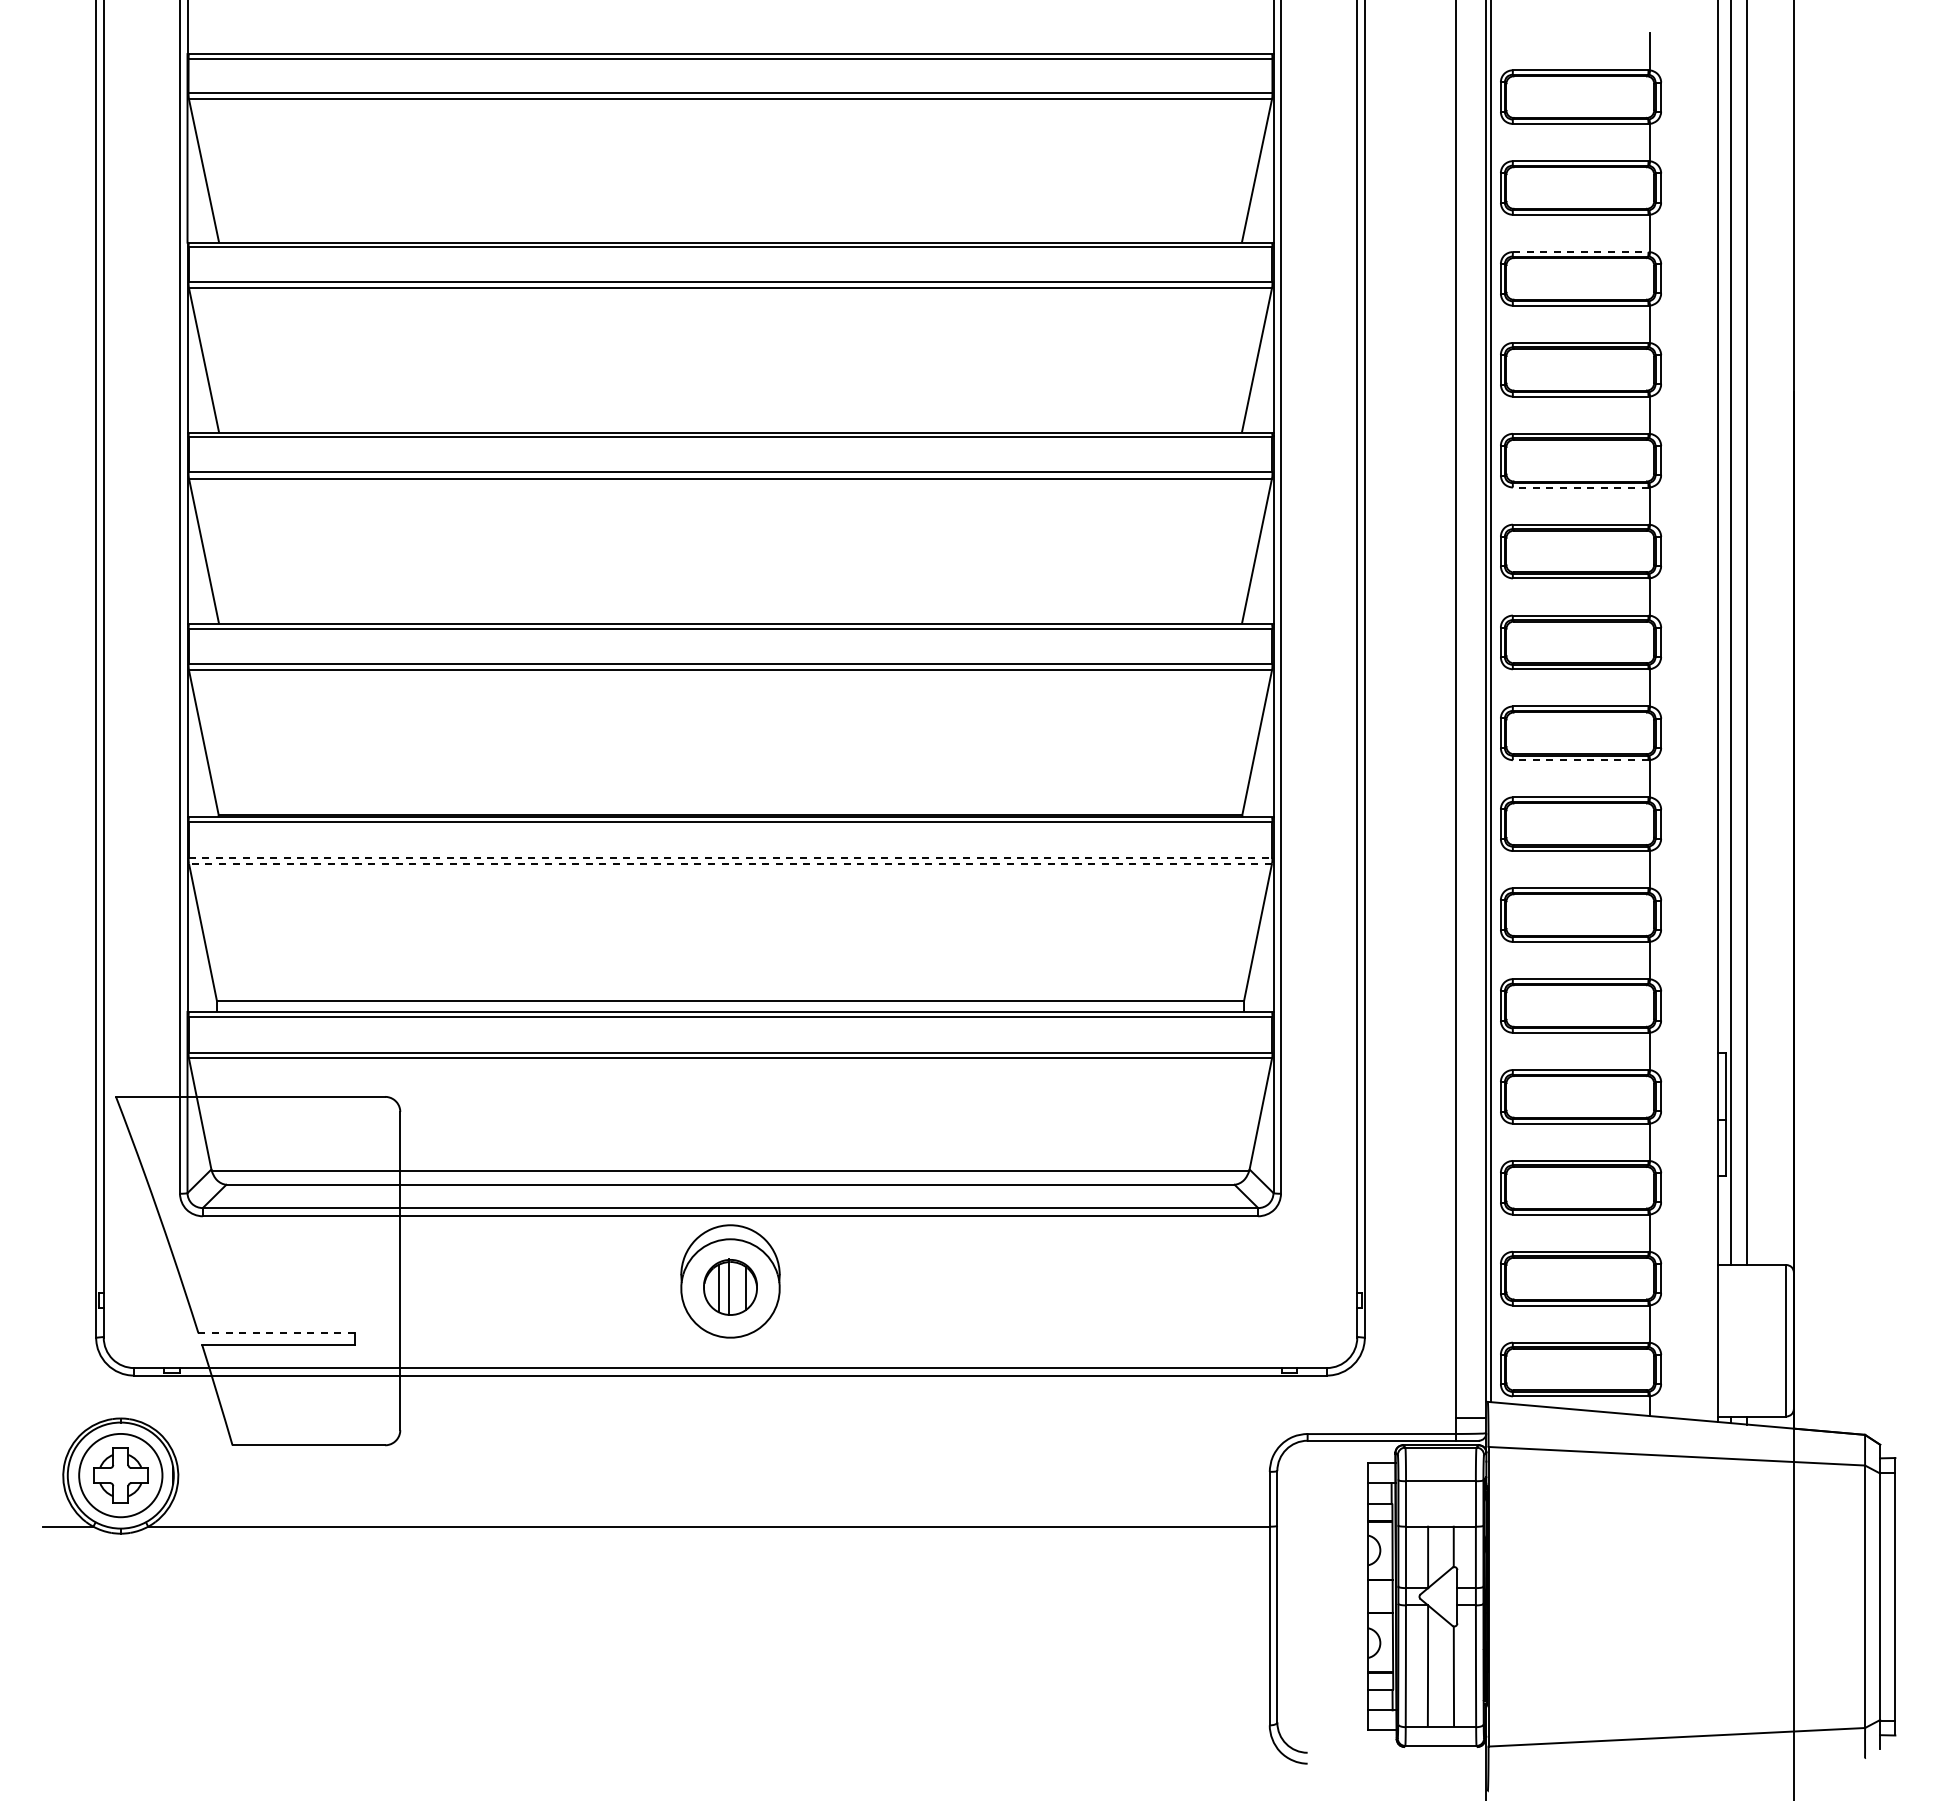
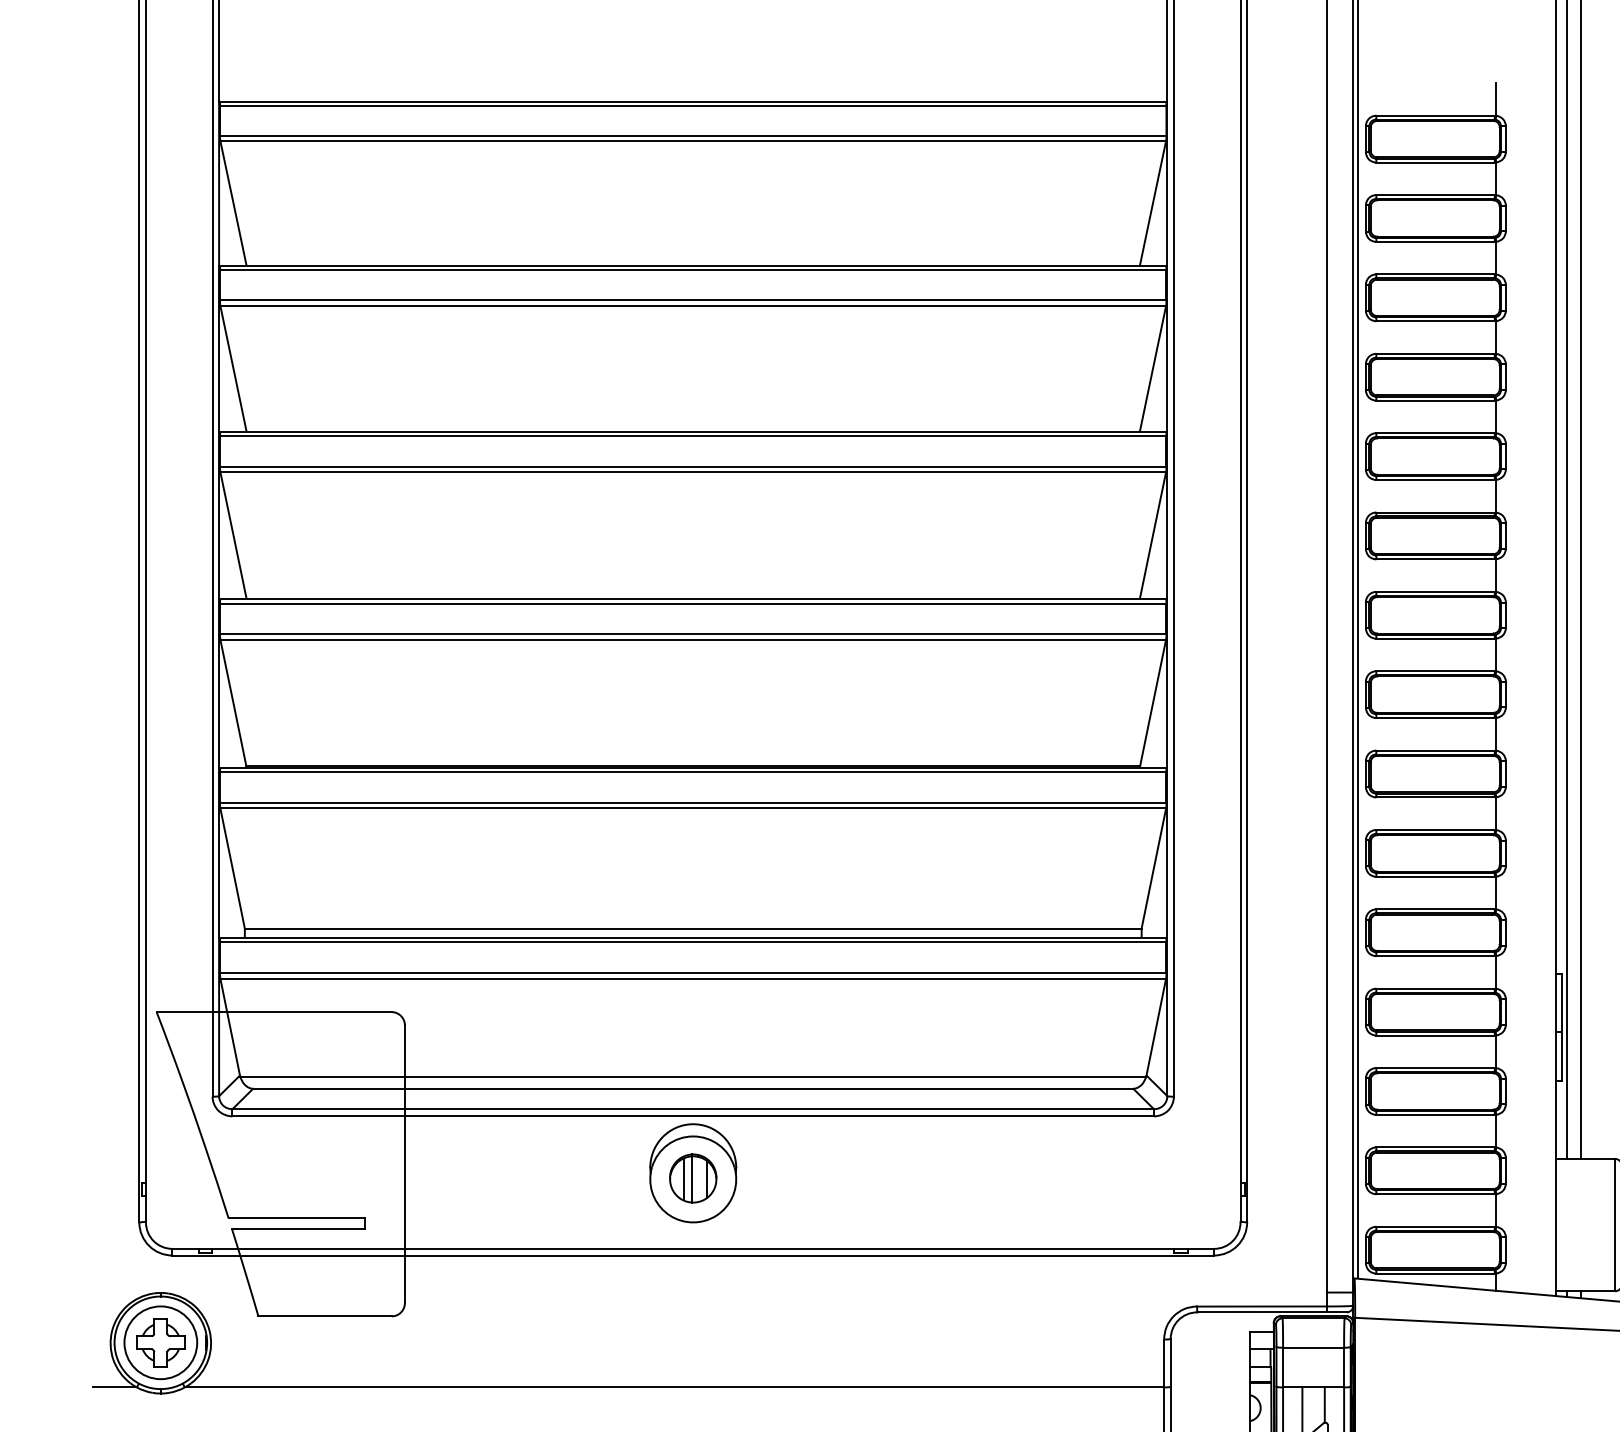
line: (1580, 252) -> (1435, 274), dashed -> solid
line: (1580, 487) -> (1435, 480), dashed -> solid
line: (1580, 760) -> (1435, 718), dashed -> solid
line: (730, 857) -> (693, 803), dashed -> solid
line: (730, 863) -> (693, 808), dashed -> solid
line: (277, 1333) -> (297, 1218), dashed -> solid

